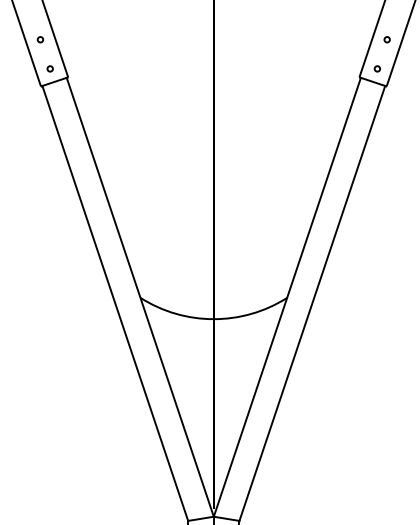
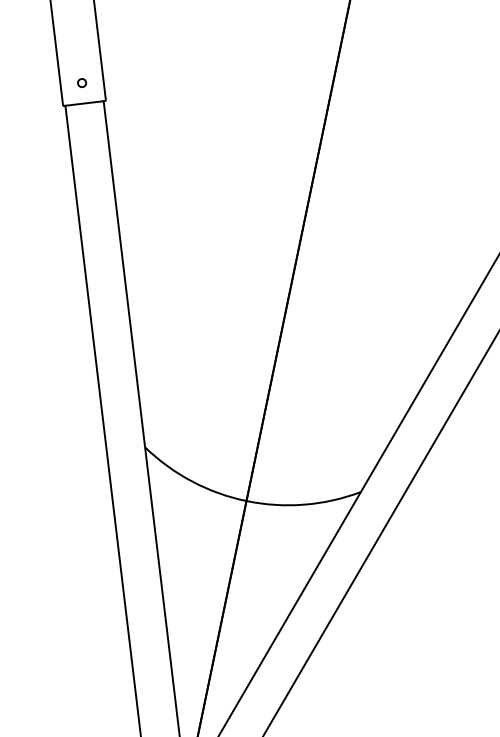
circle: (40, 39) -> (76, 36), removed

